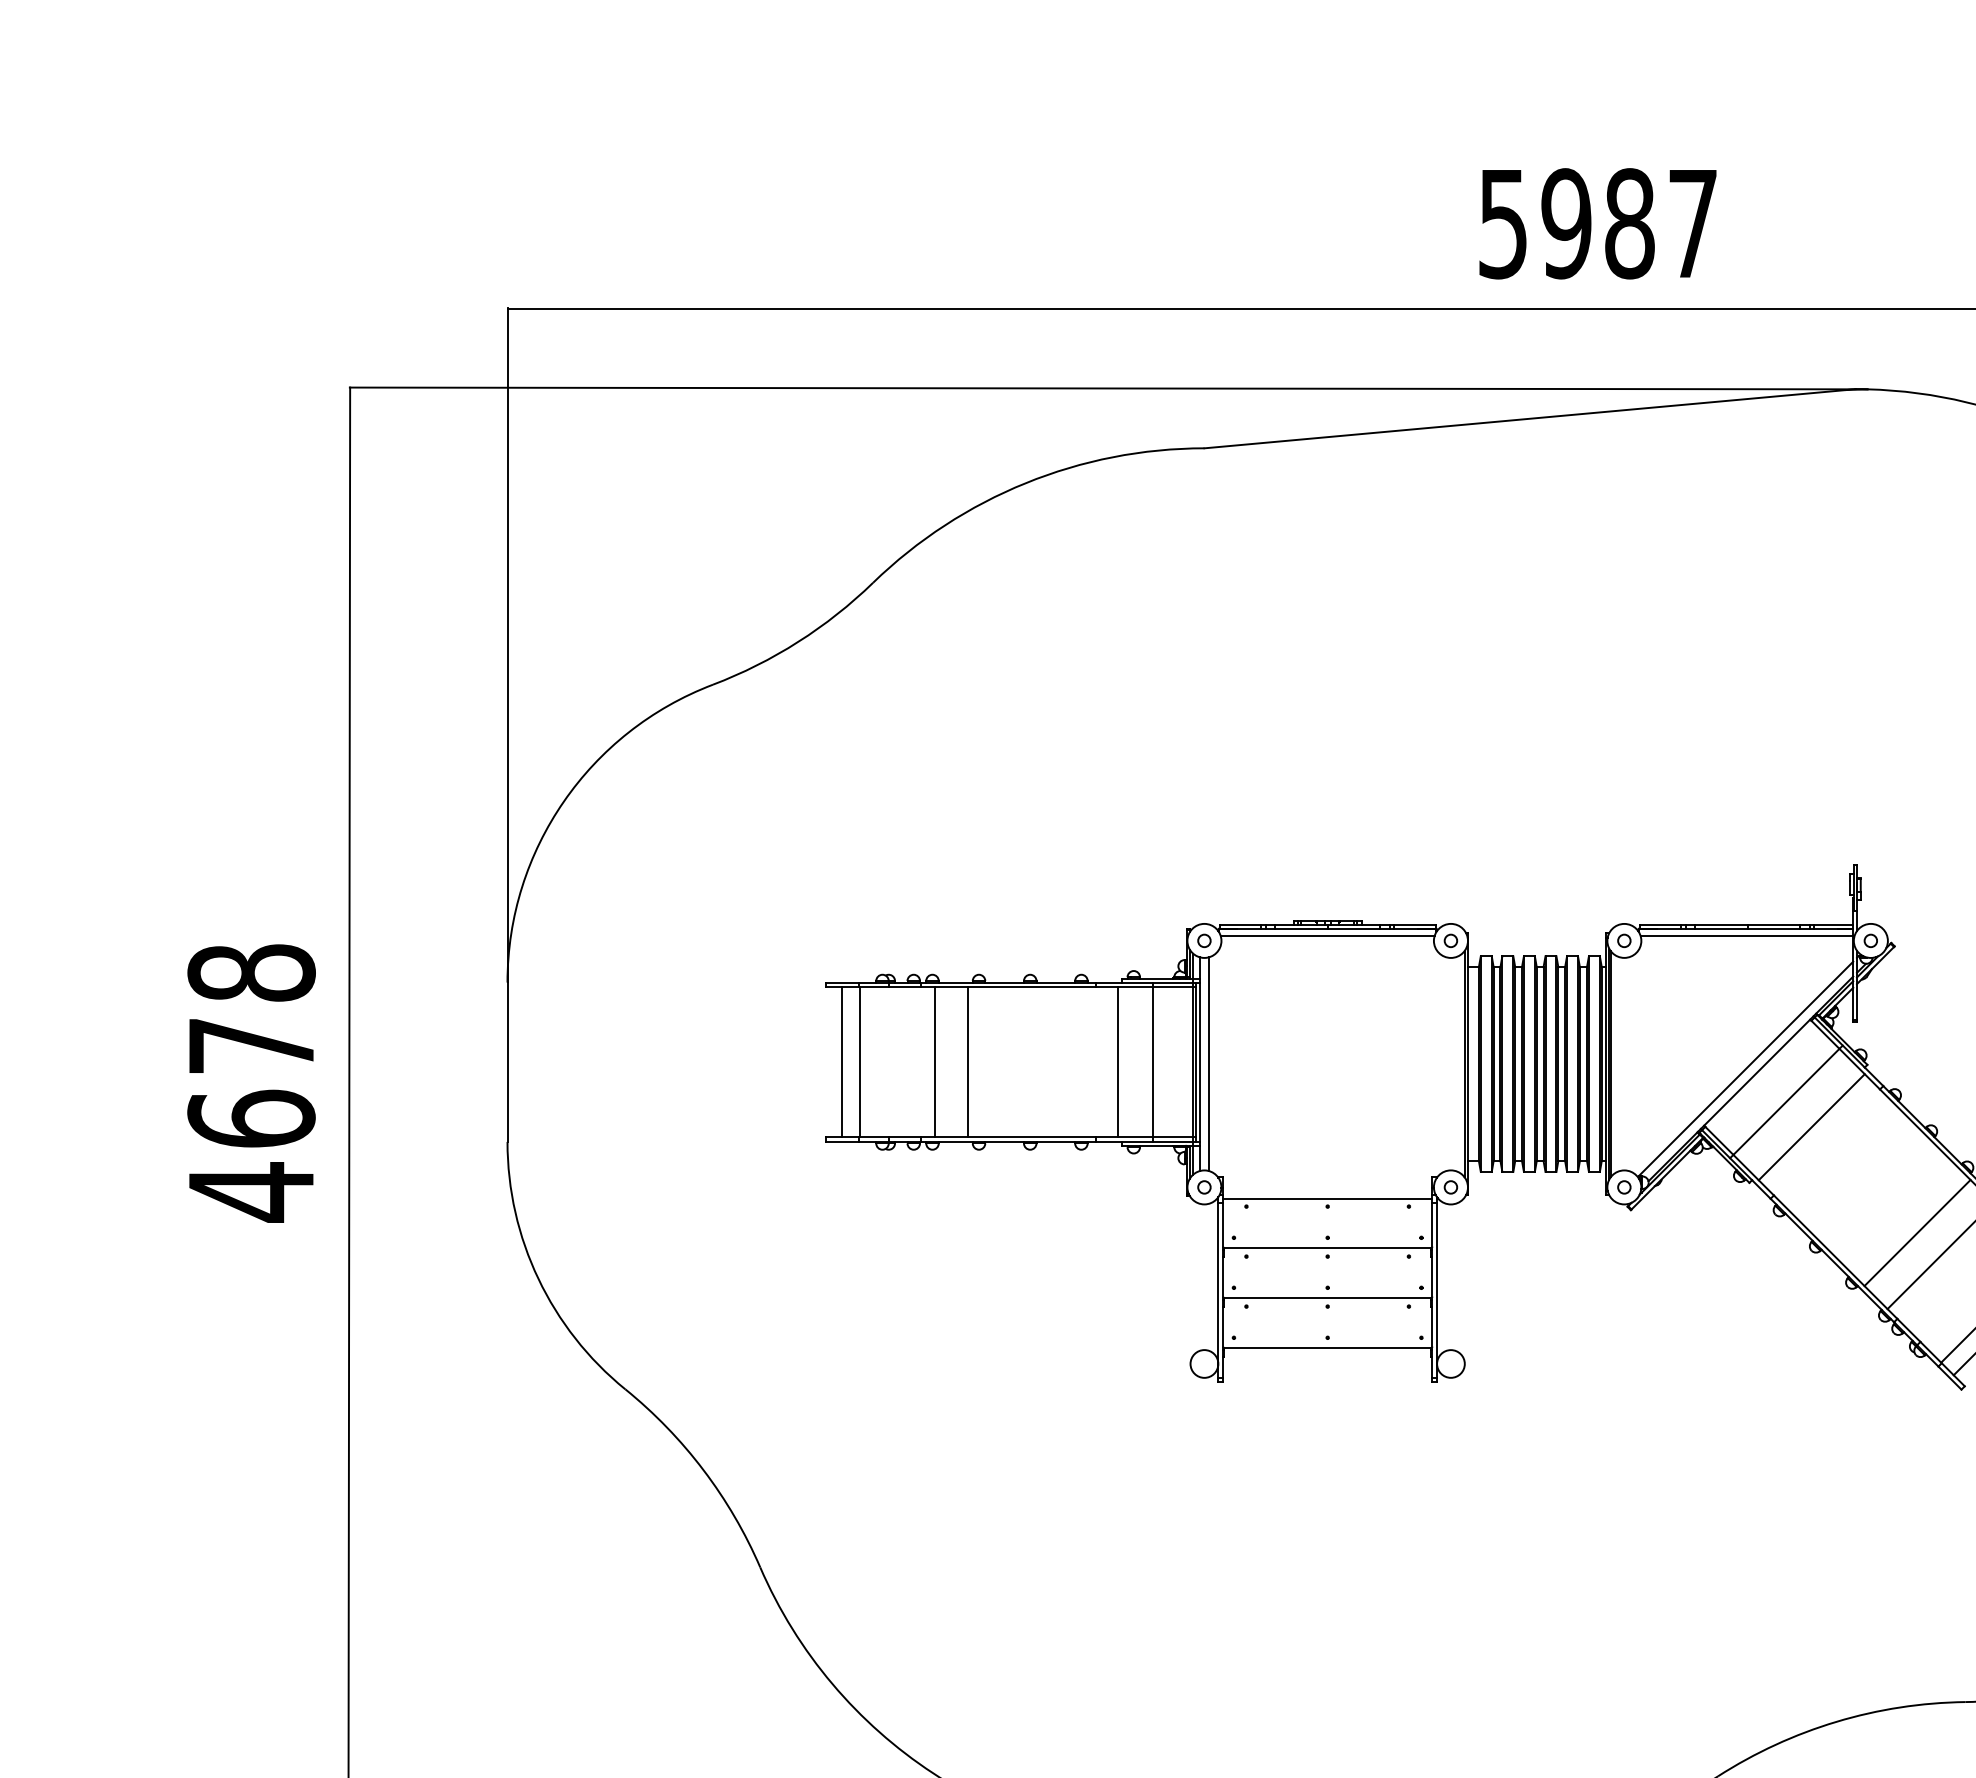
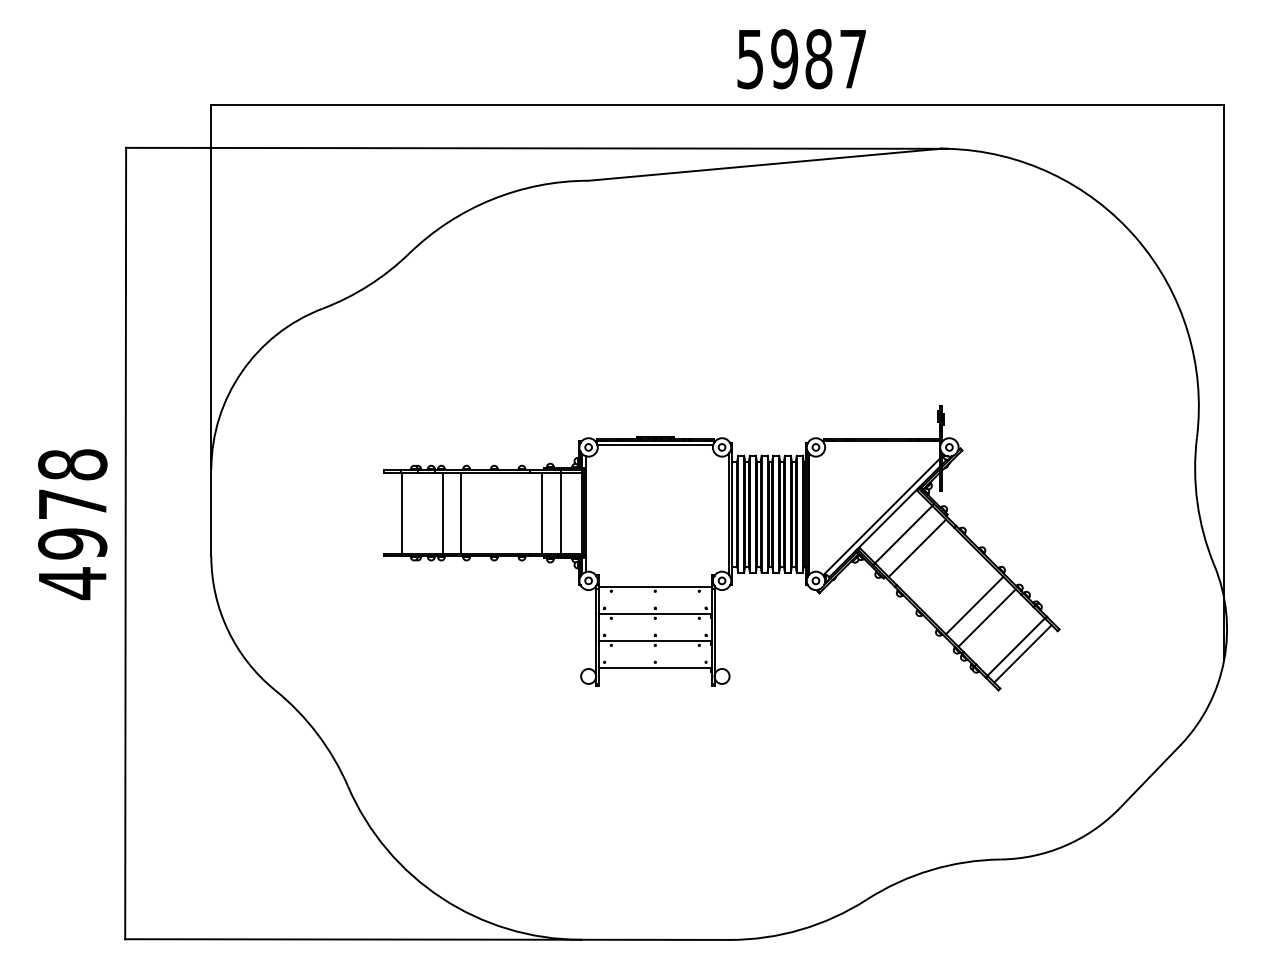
line: (1745, 935) -> (881, 444), removed
line: (842, 1061) -> (392, 512), removed
line: (1207, 1062) -> (590, 513), removed
text: (251, 1118) -> (72, 543), 4678 -> 4978

